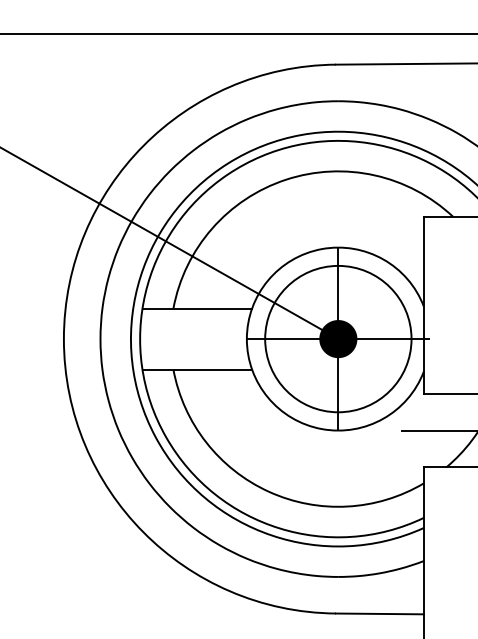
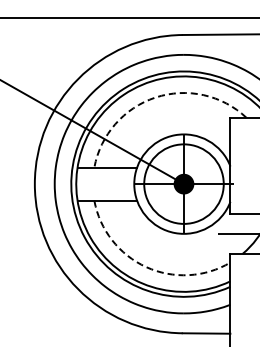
arc: (285, 179) -> (155, 97), solid -> dashed
arc: (269, 492) -> (146, 267), solid -> dashed

